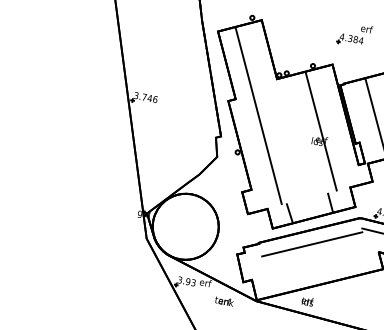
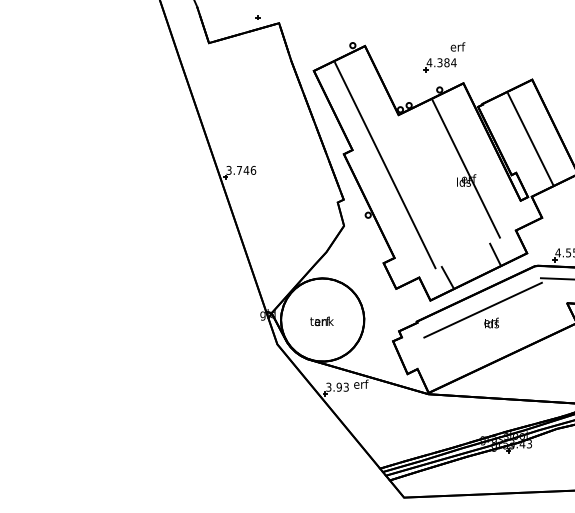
part: (354, 35) -> (444, 57), moved
text: (224, 300) -> (321, 320), moved
text: (307, 301) -> (491, 322), moved

